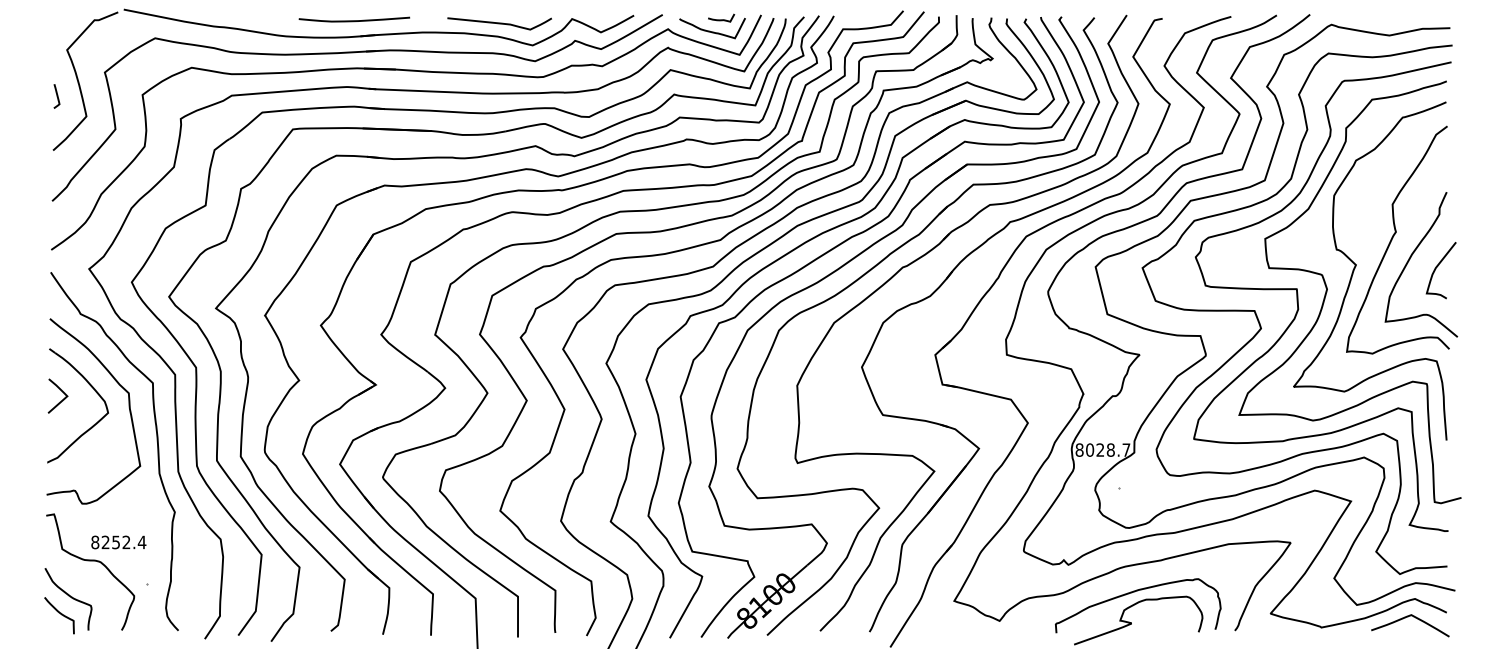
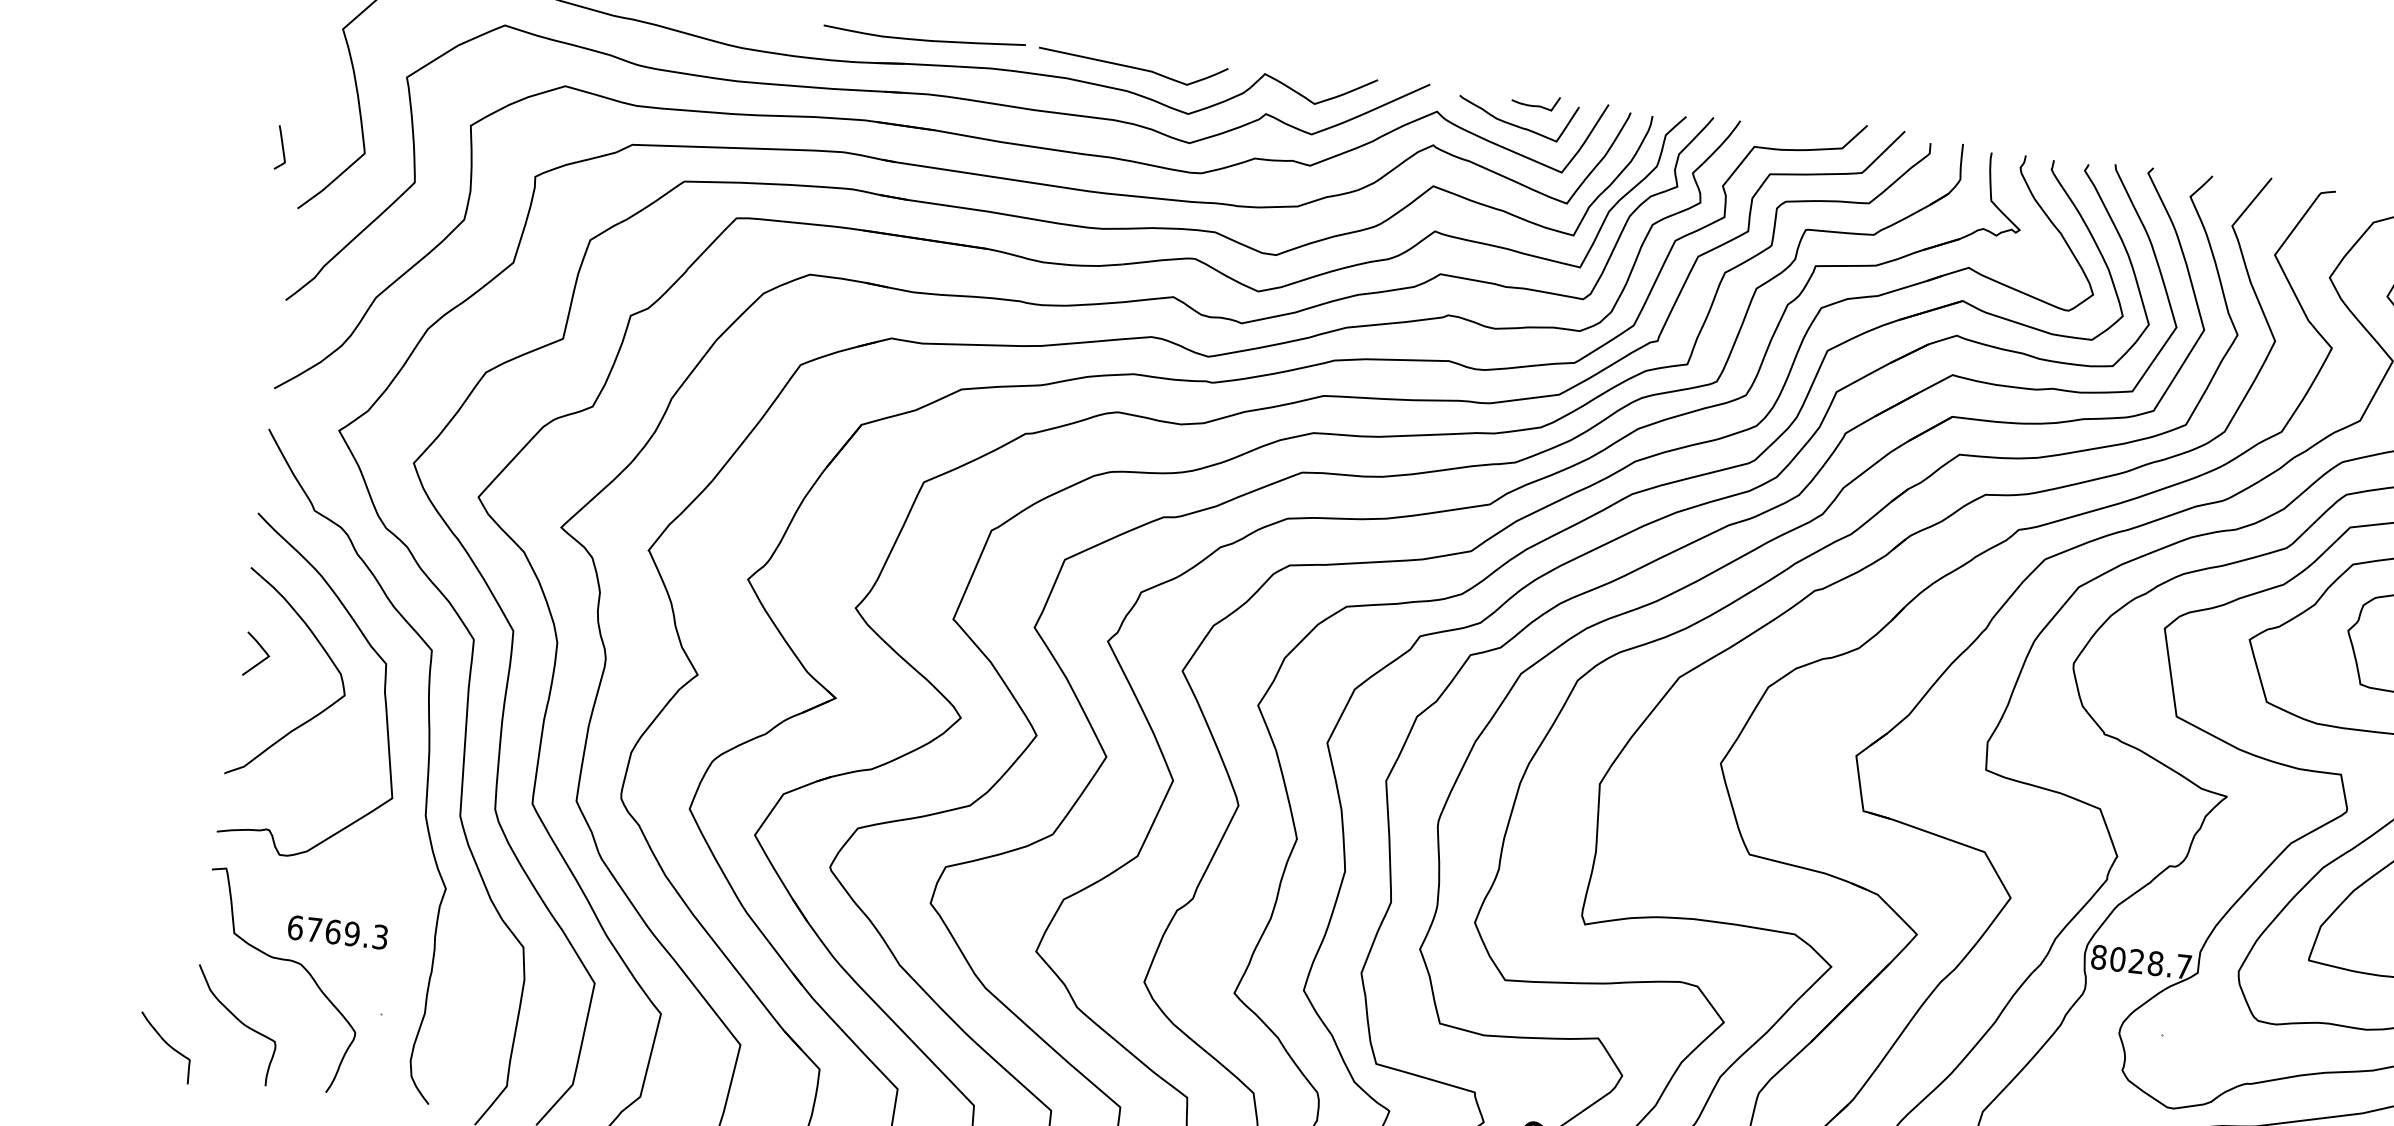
curve: (354, 20) -> (924, 39), moved
curve: (56, 96) -> (280, 147), moved
part: (57, 395) -> (256, 653), size x0.7
text: (118, 542) -> (337, 932), 8252.4 -> 6769.3
curve: (60, 614) -> (167, 1045), moved

